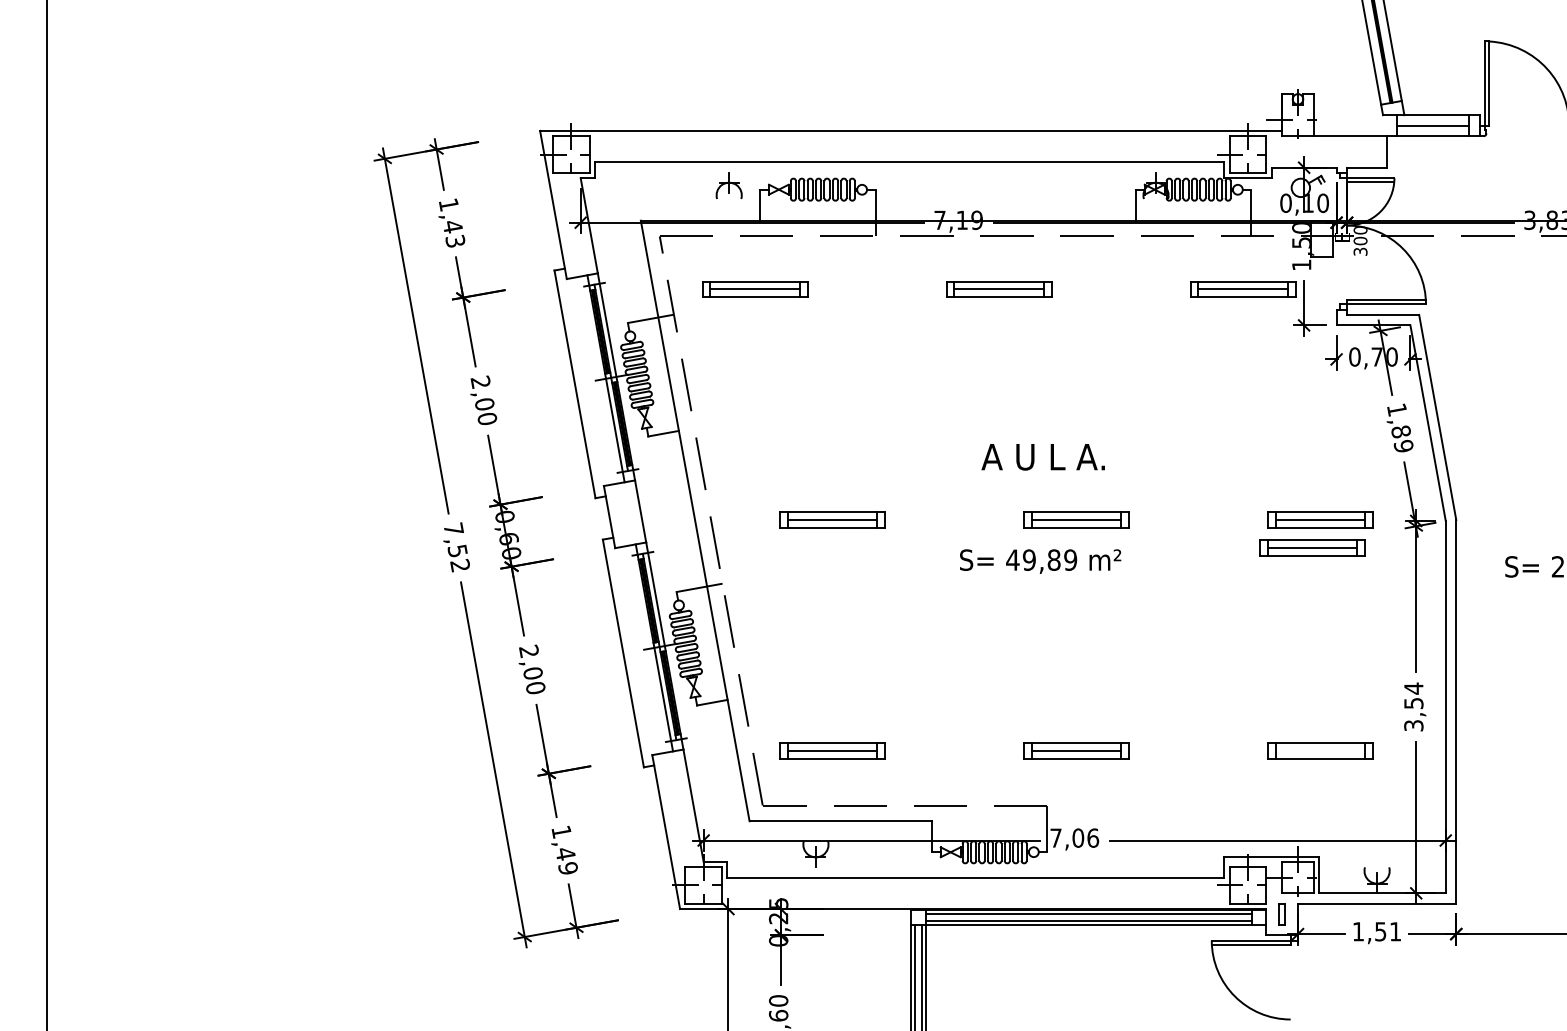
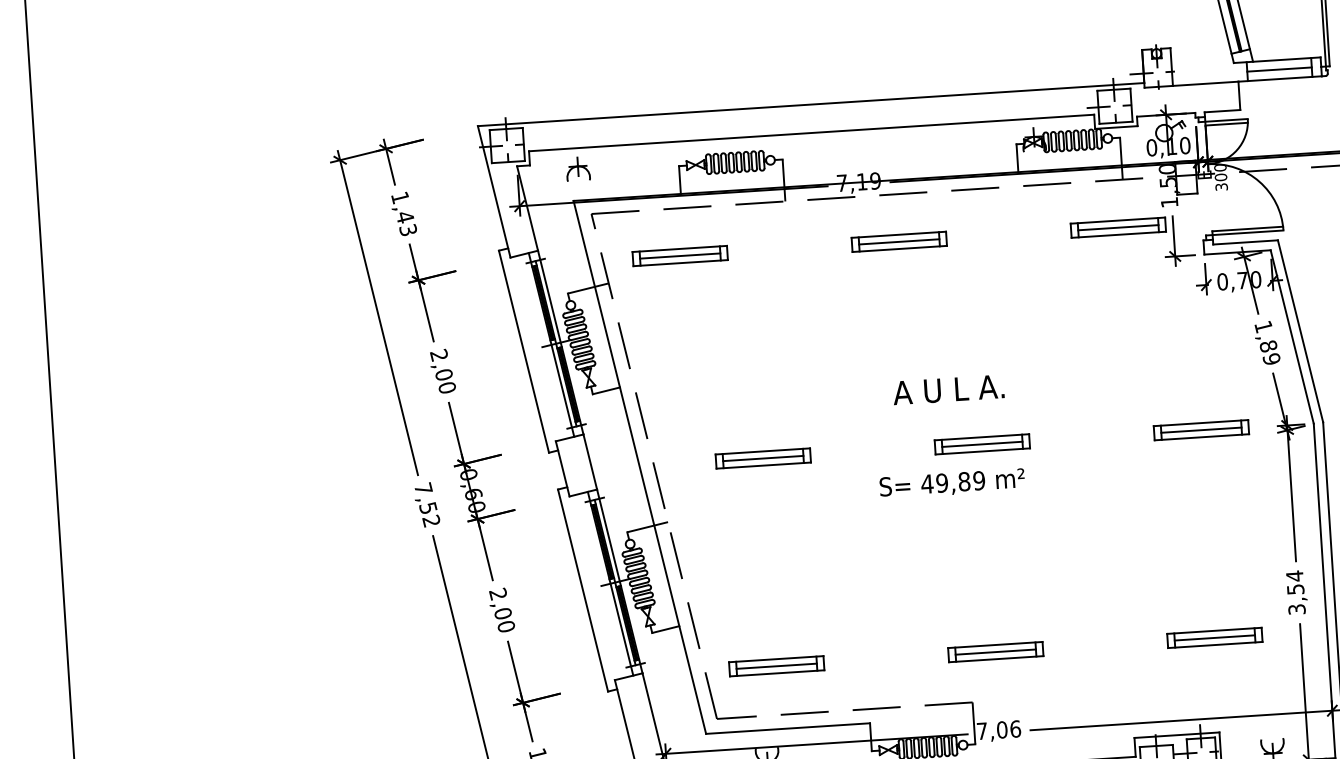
part: (728, 185) -> (577, 168), moved
part: (1312, 547) -> (1195, 455), removed
line: (1320, 751) -> (1214, 638), added

